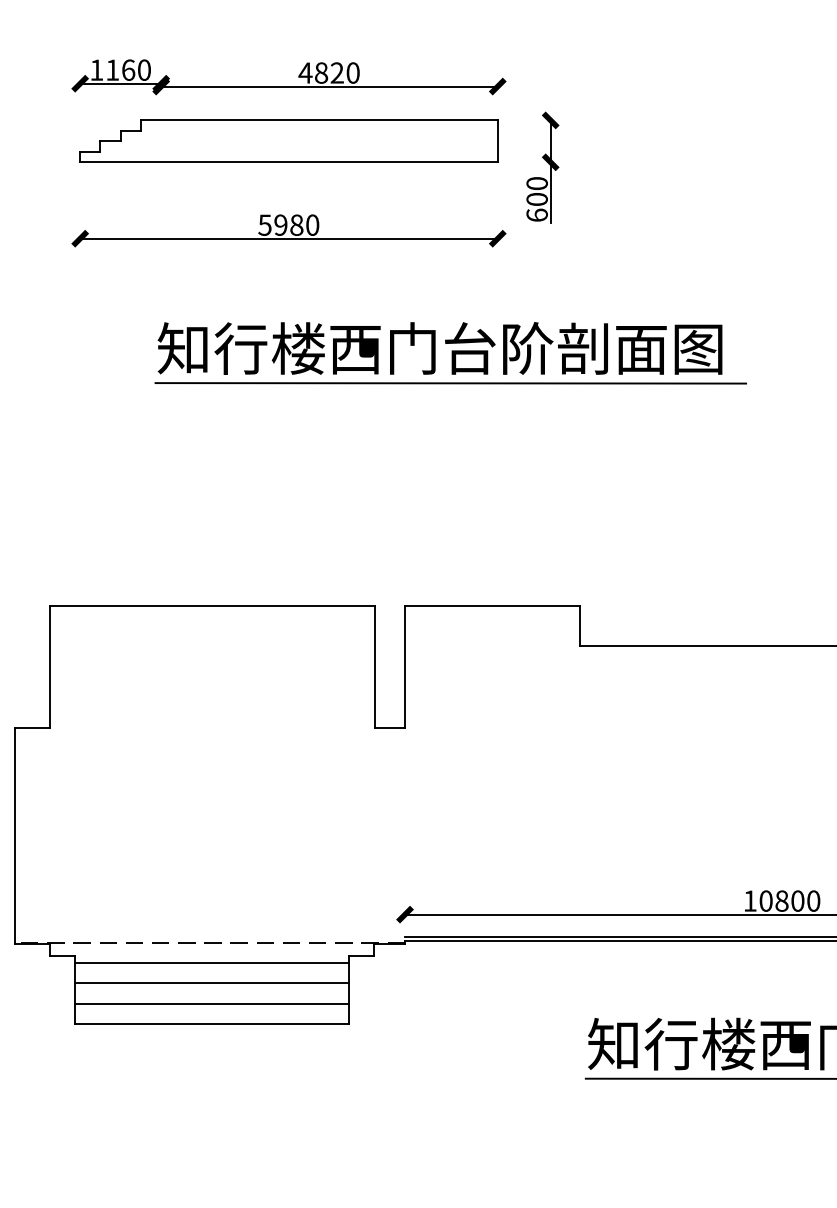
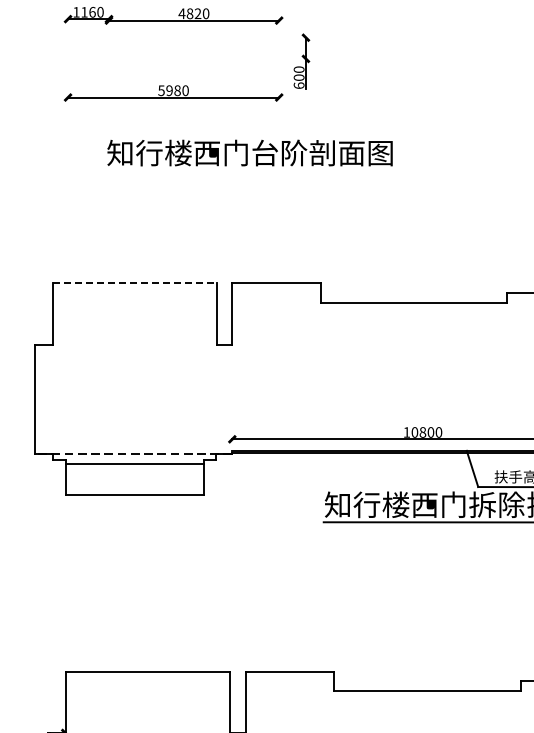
part: (288, 141) -> (173, 48), removed
line: (450, 382) -> (255, 170), removed
line: (213, 606) -> (135, 283), solid -> dashed
line: (211, 984) -> (134, 474), removed
line: (211, 1003) -> (134, 484), removed

